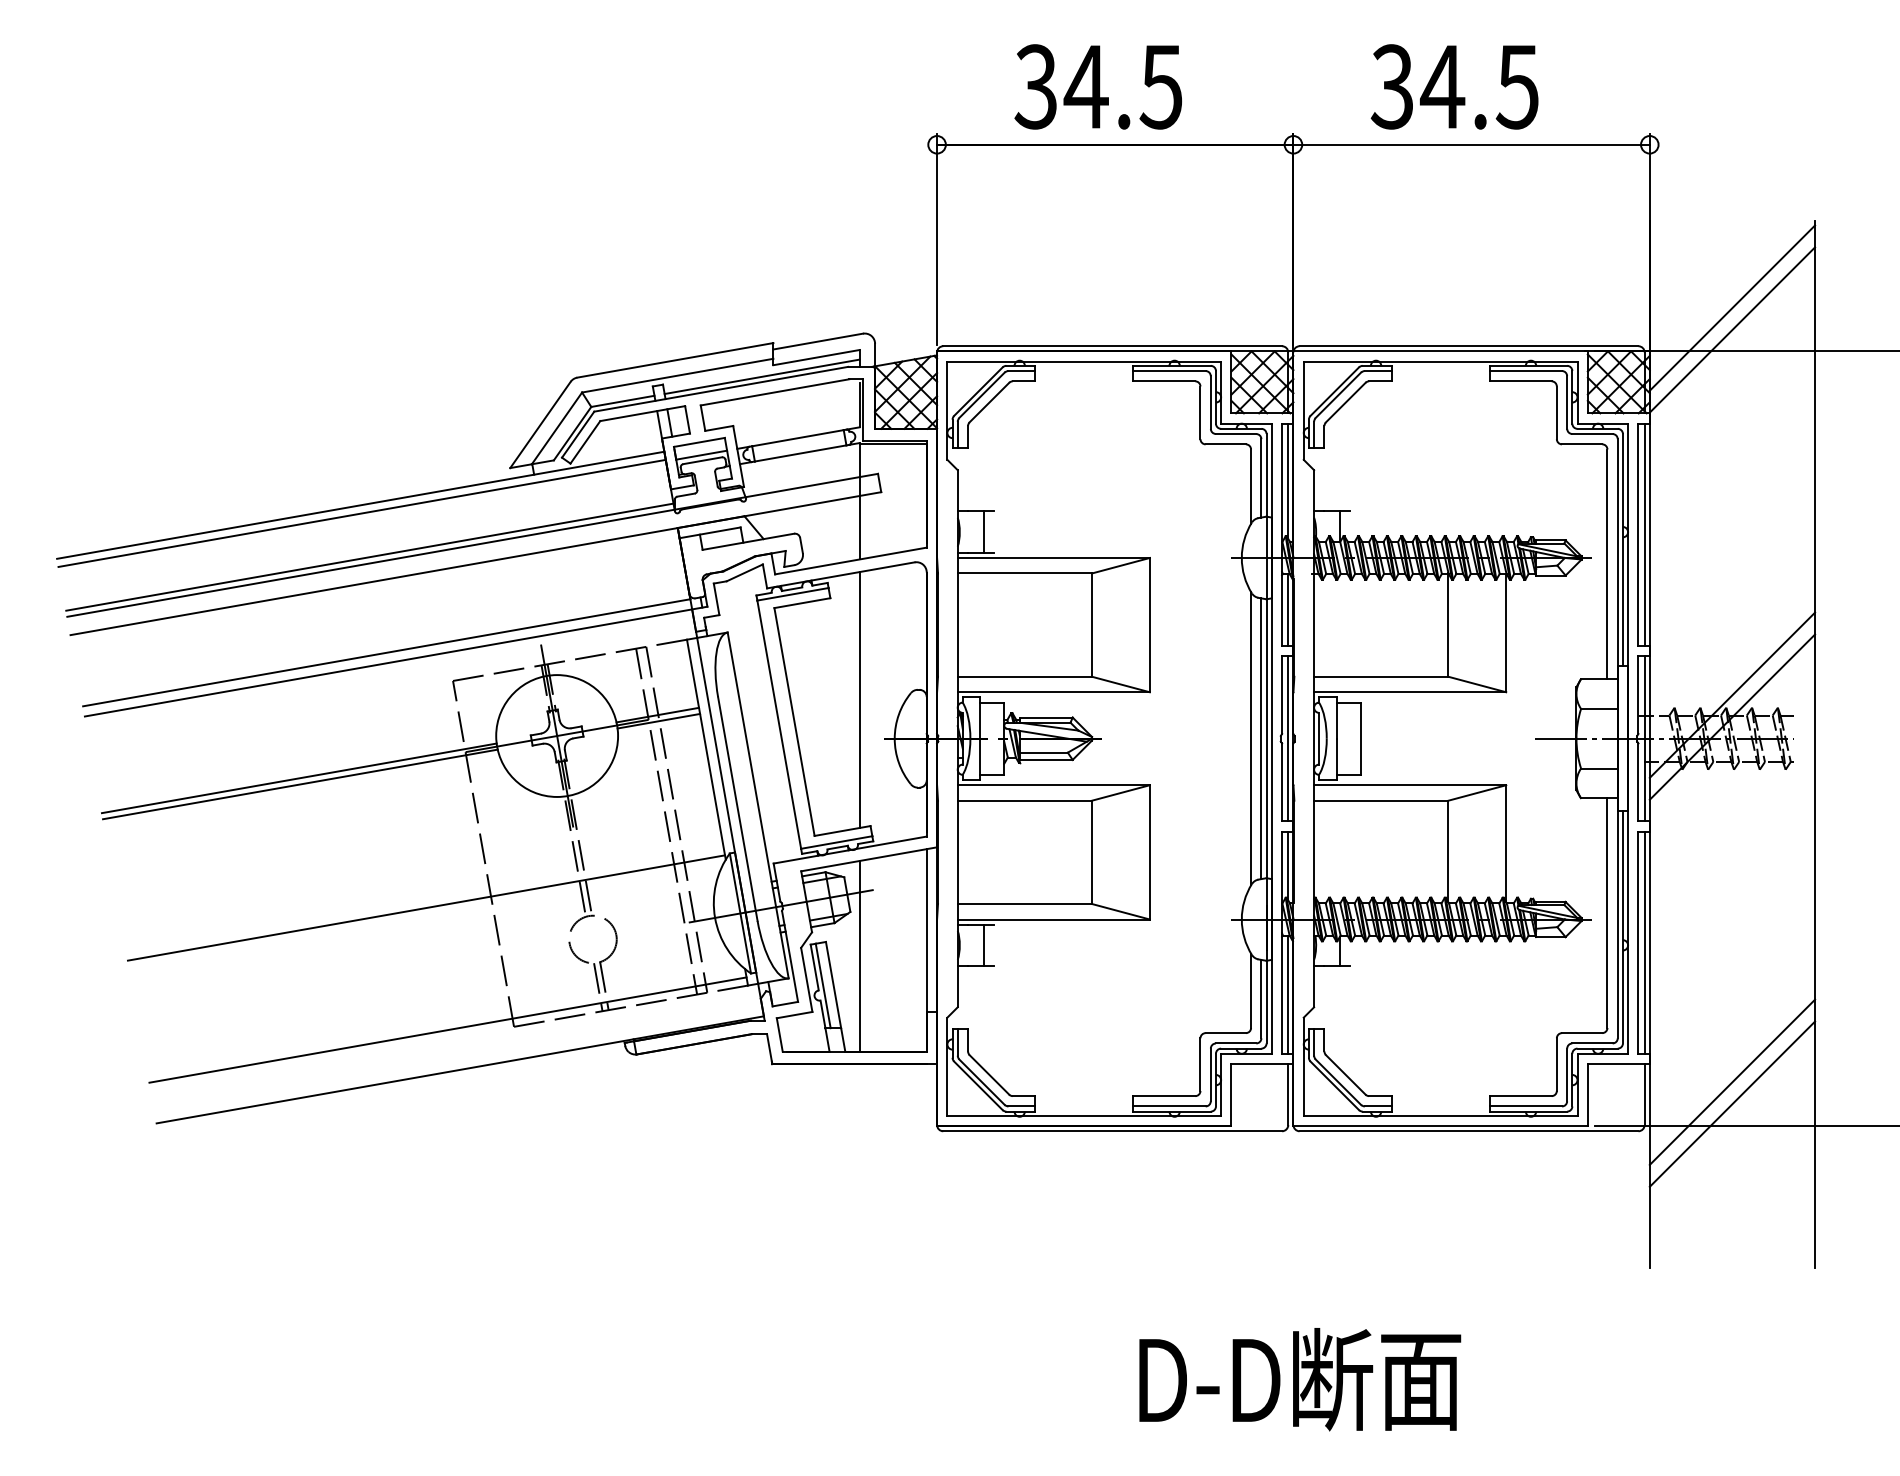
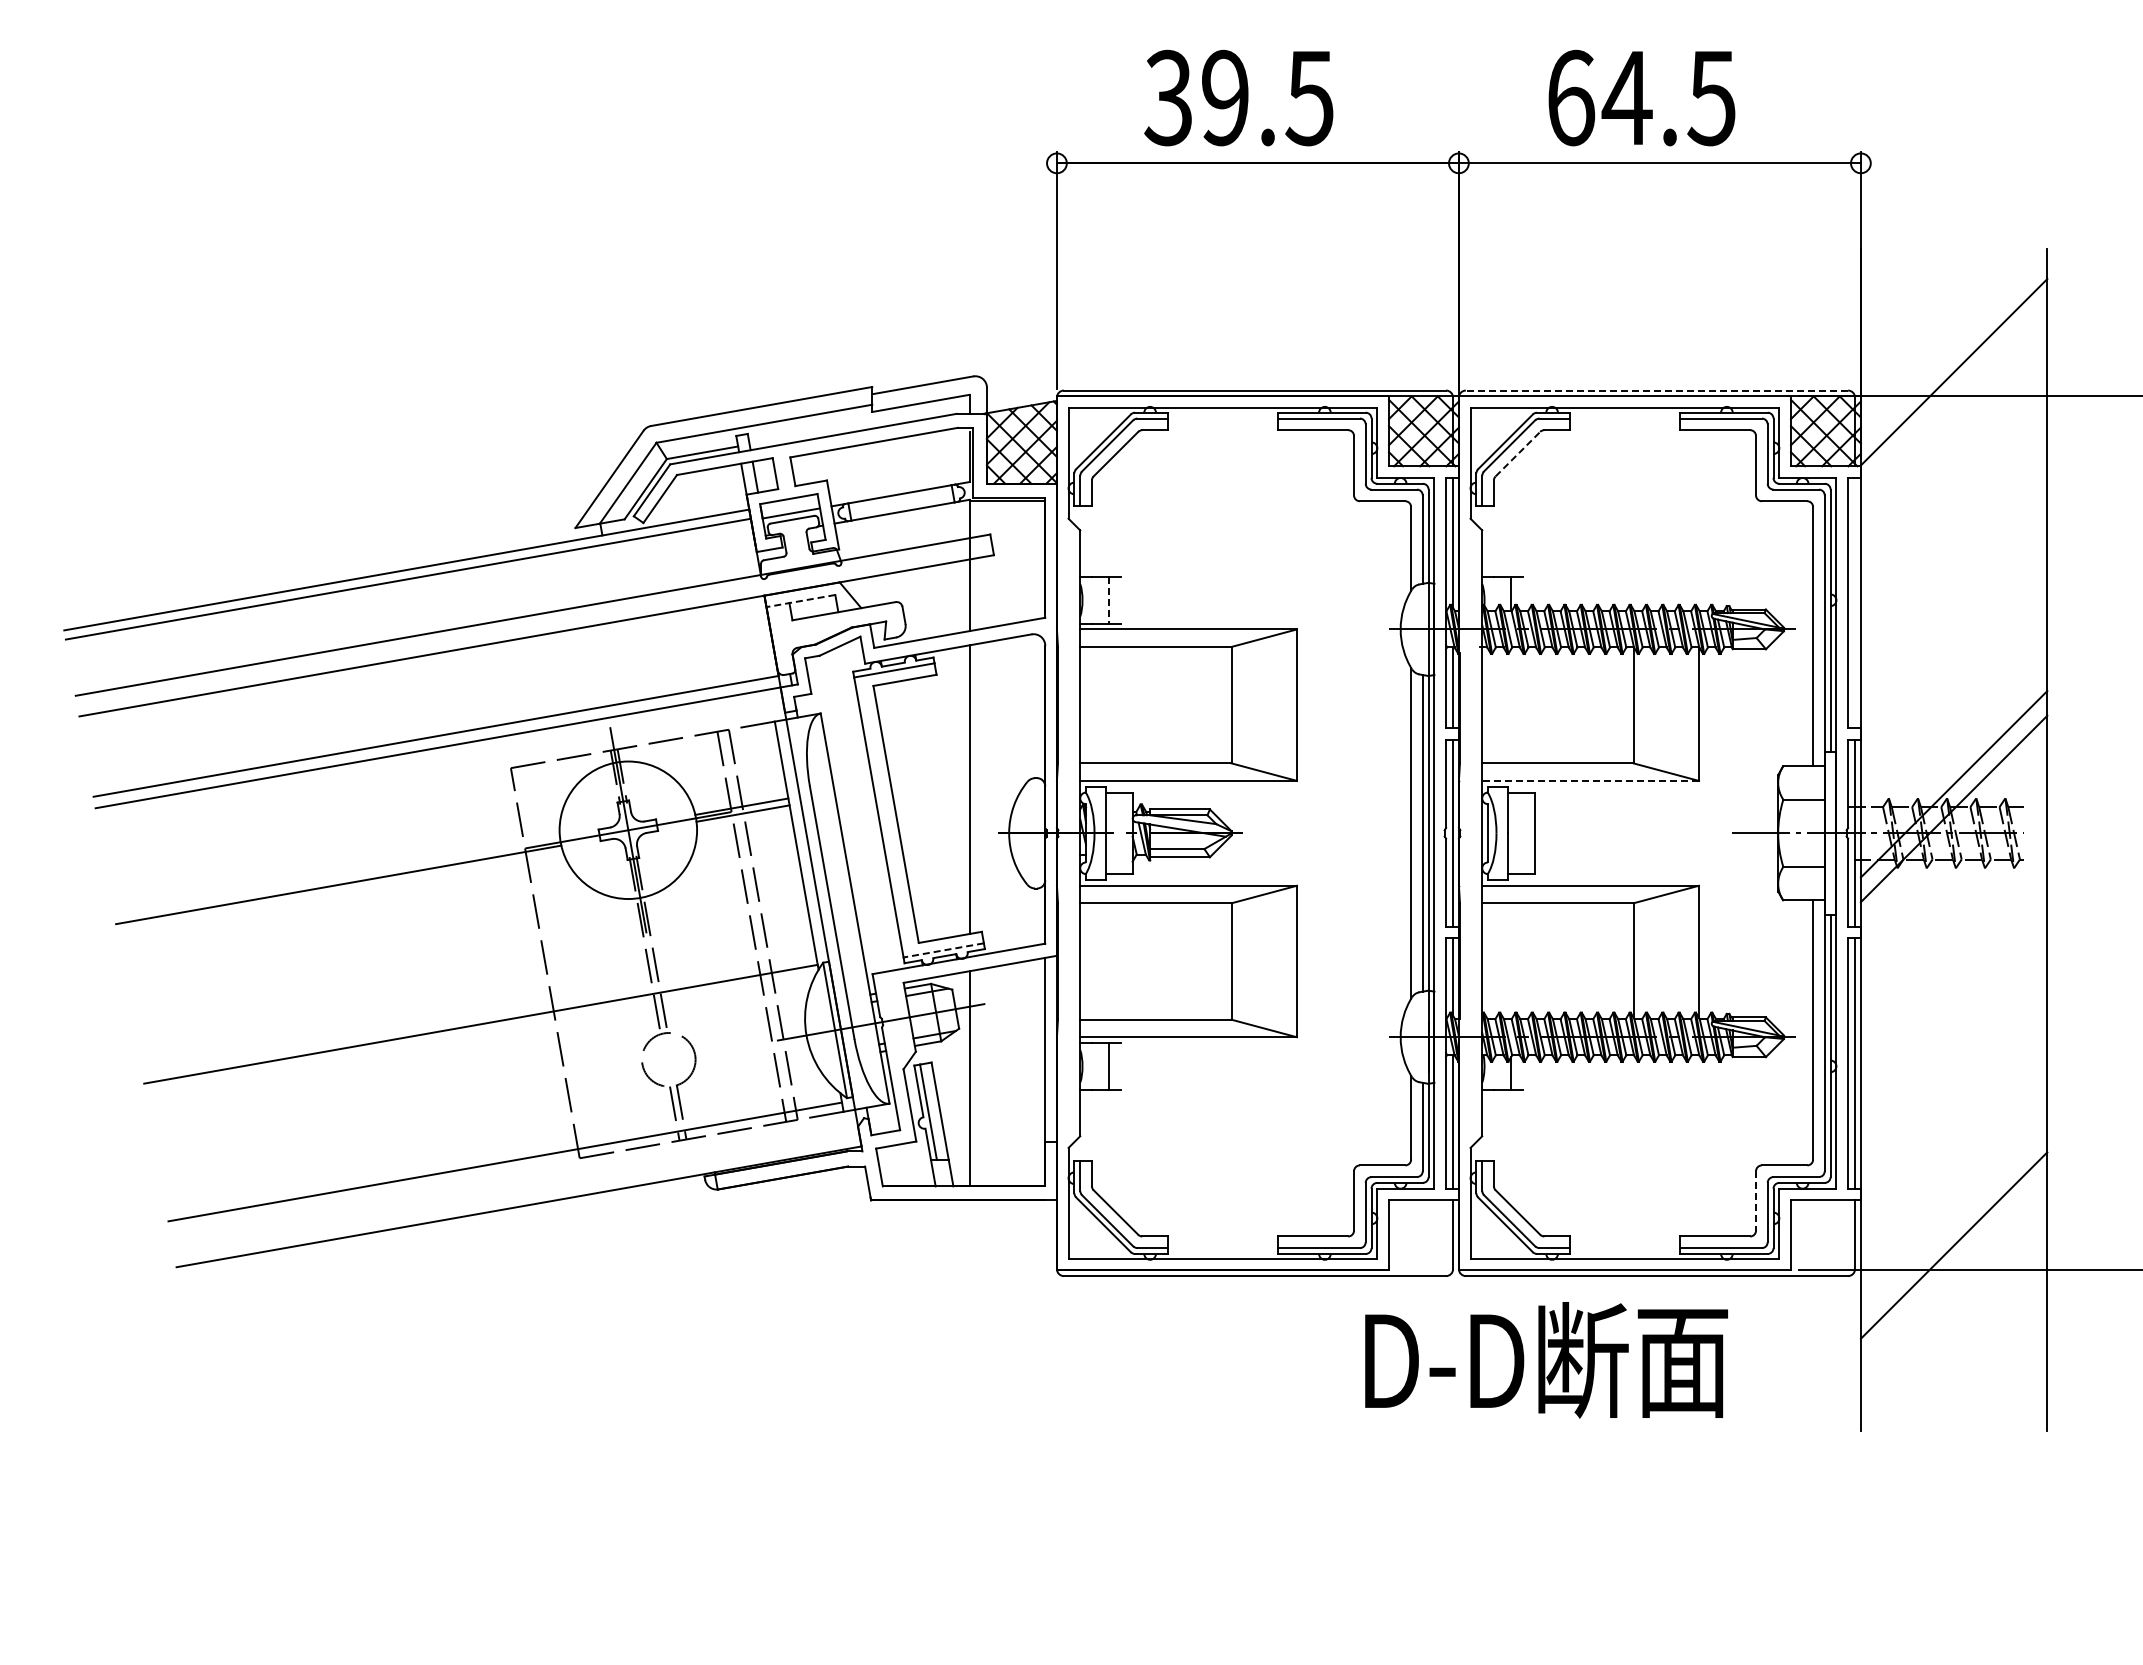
text: (1085, 86) -> (1224, 97), 34.5 -> 39.5
text: (1392, 86) -> (1570, 97), 34.5 -> 64.5
line: (1731, 308) -> (1953, 347), removed
line: (1468, 346) -> (1656, 390), solid -> dashed
line: (762, 376) -> (859, 424), removed
line: (1345, 402) -> (1517, 454), solid -> dashed
line: (983, 532) -> (1109, 600), solid -> dashed
line: (709, 533) -> (800, 601), solid -> dashed
line: (1645, 534) -> (1855, 602), removed
line: (369, 557) -> (416, 628), removed
line: (1410, 691) -> (1590, 780), solid -> dashed
line: (299, 777) -> (337, 877), removed
line: (836, 842) -> (943, 950), solid -> dashed
line: (1557, 1064) -> (1756, 1200), solid -> dashed
line: (1731, 1081) -> (1953, 1220), removed
text: (1300, 1379) -> (1546, 1360), moved

